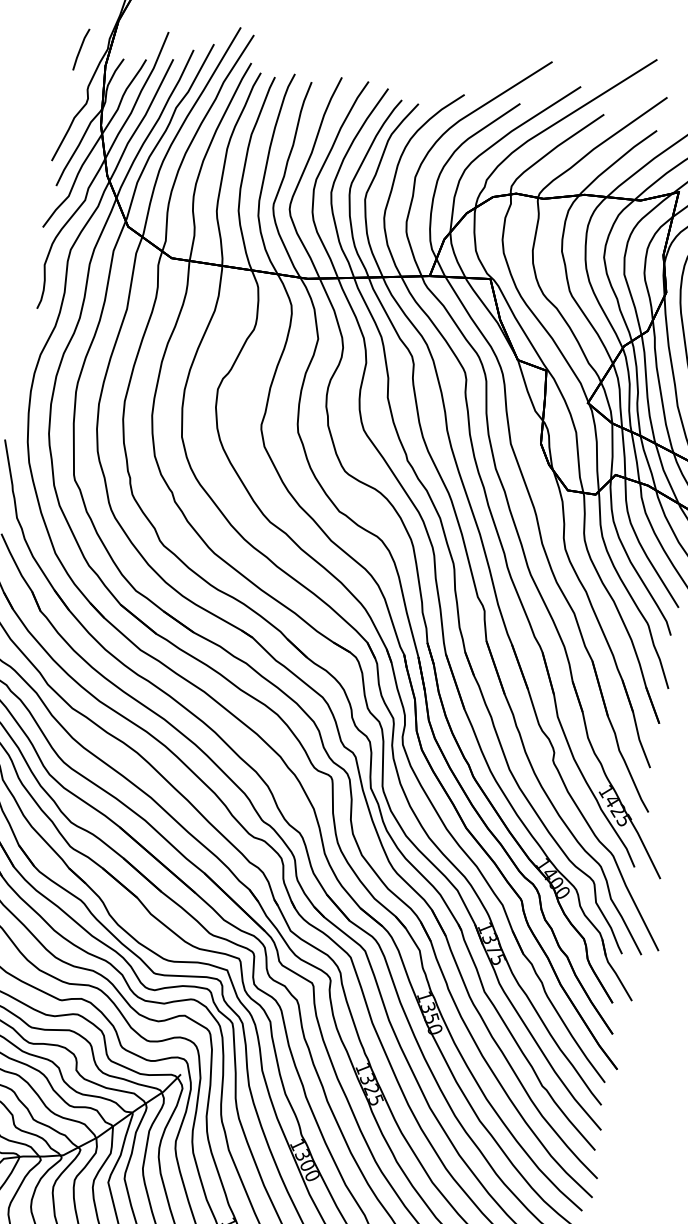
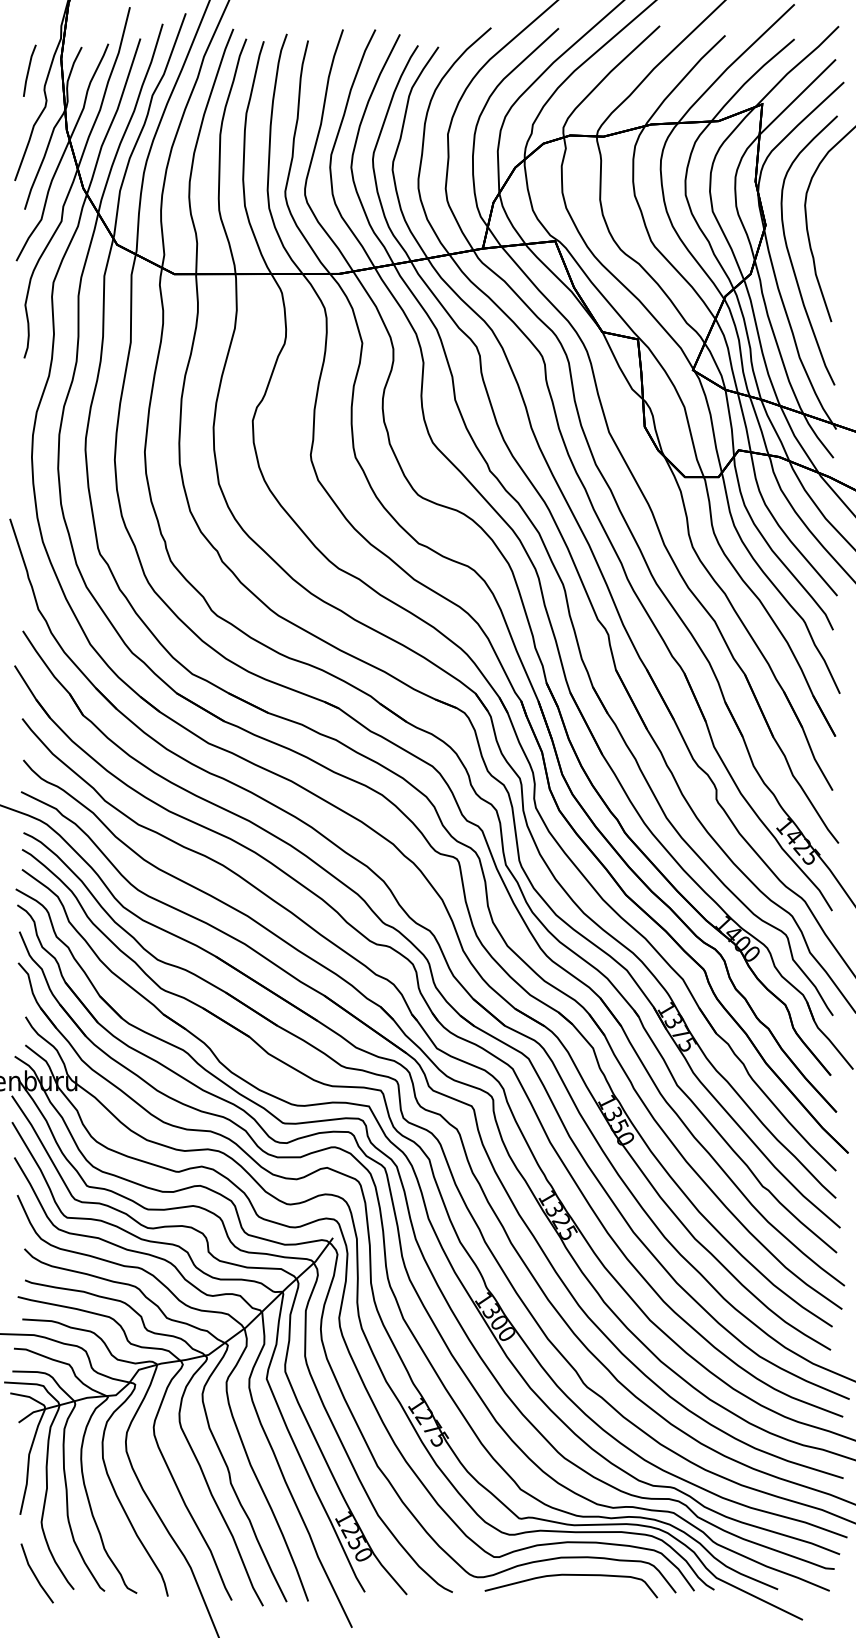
line: (81, 49) -> (29, 70), moved

